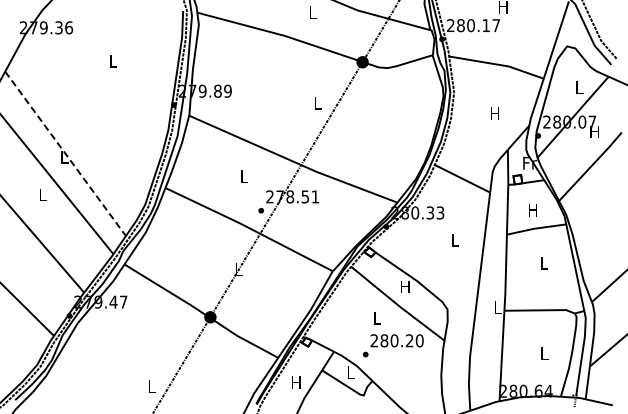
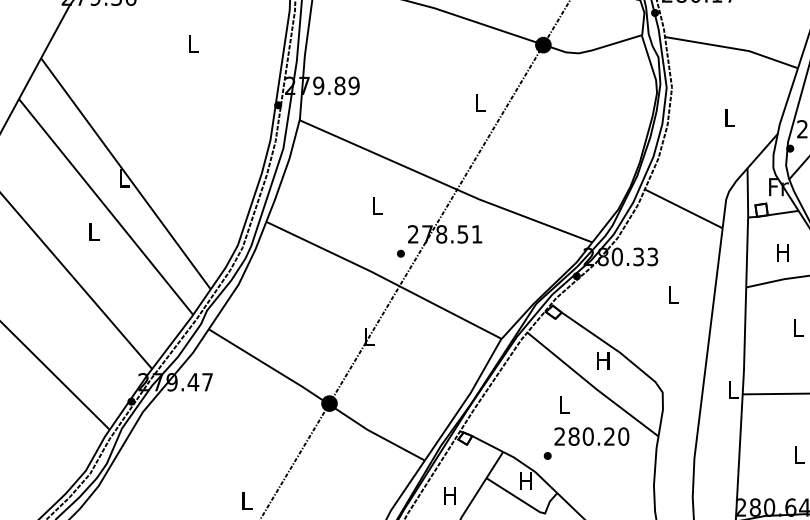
text: (494, 113) -> (728, 117), H -> L
line: (65, 153) -> (125, 173), dashed -> solid
text: (350, 372) -> (526, 481), L -> H

